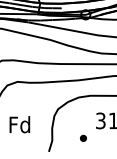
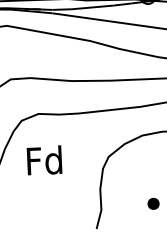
text: (19, 124) -> (43, 160), moved

